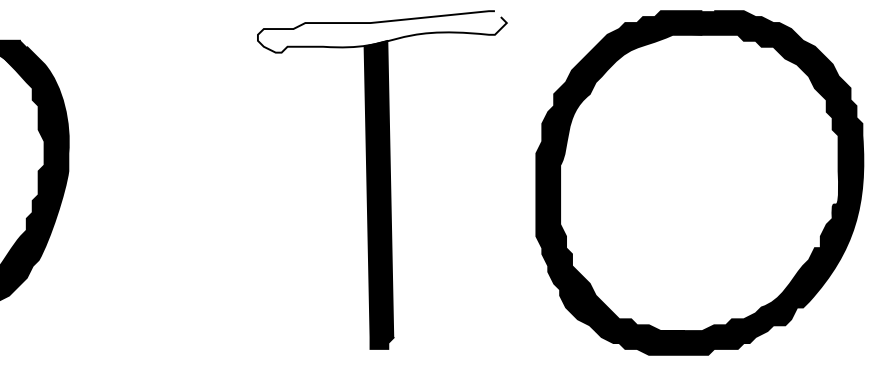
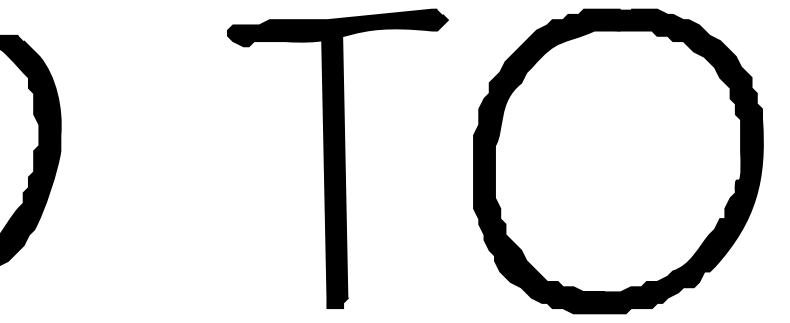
fill: (381, 31) -> (337, 27), added

